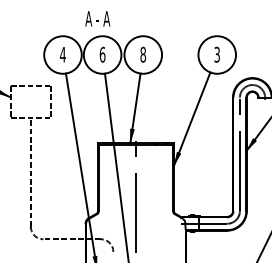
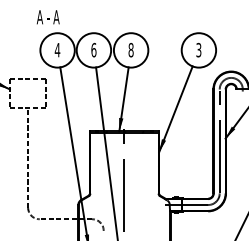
text: (97, 18) -> (47, 16), moved

